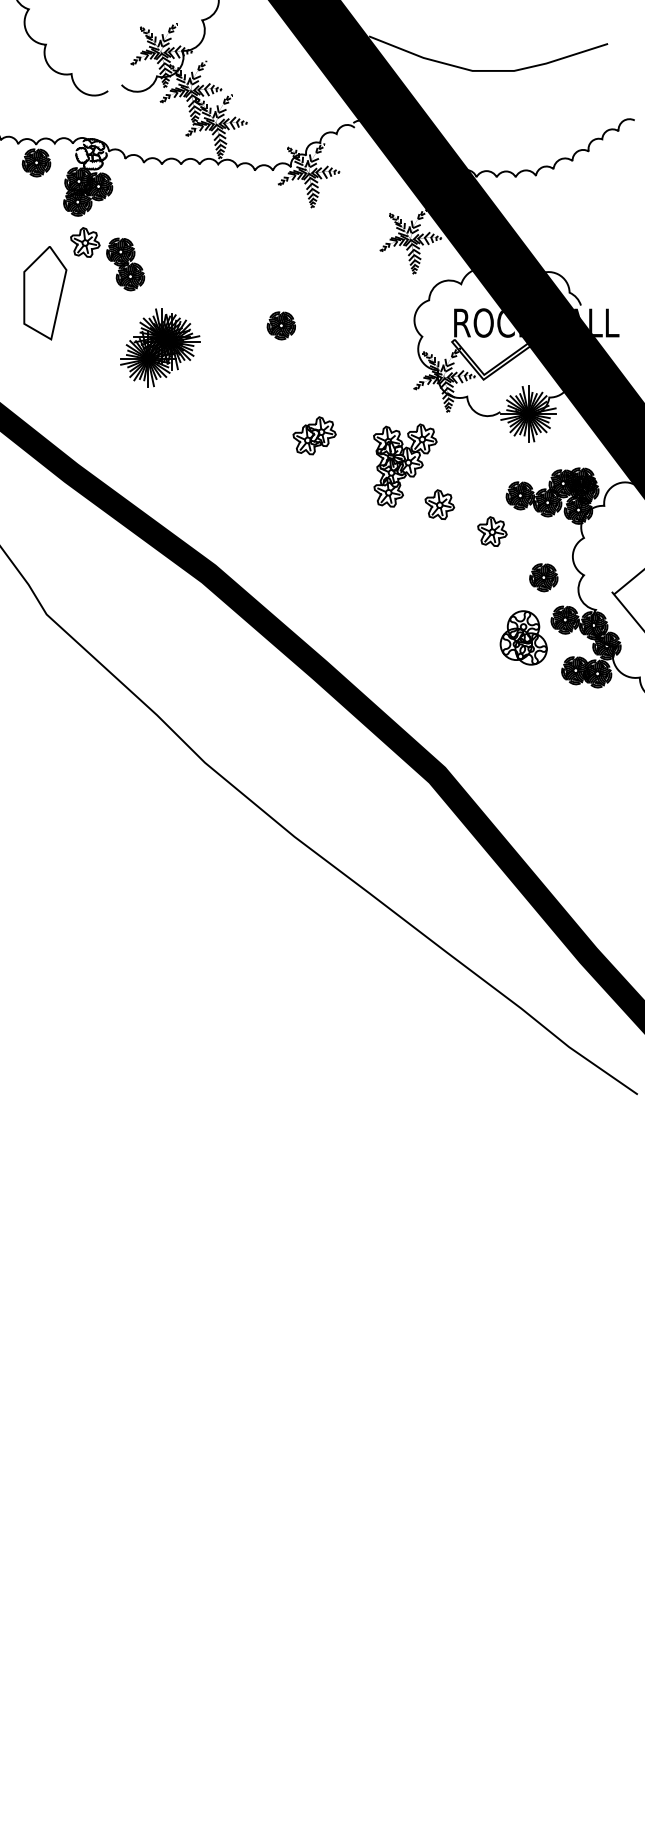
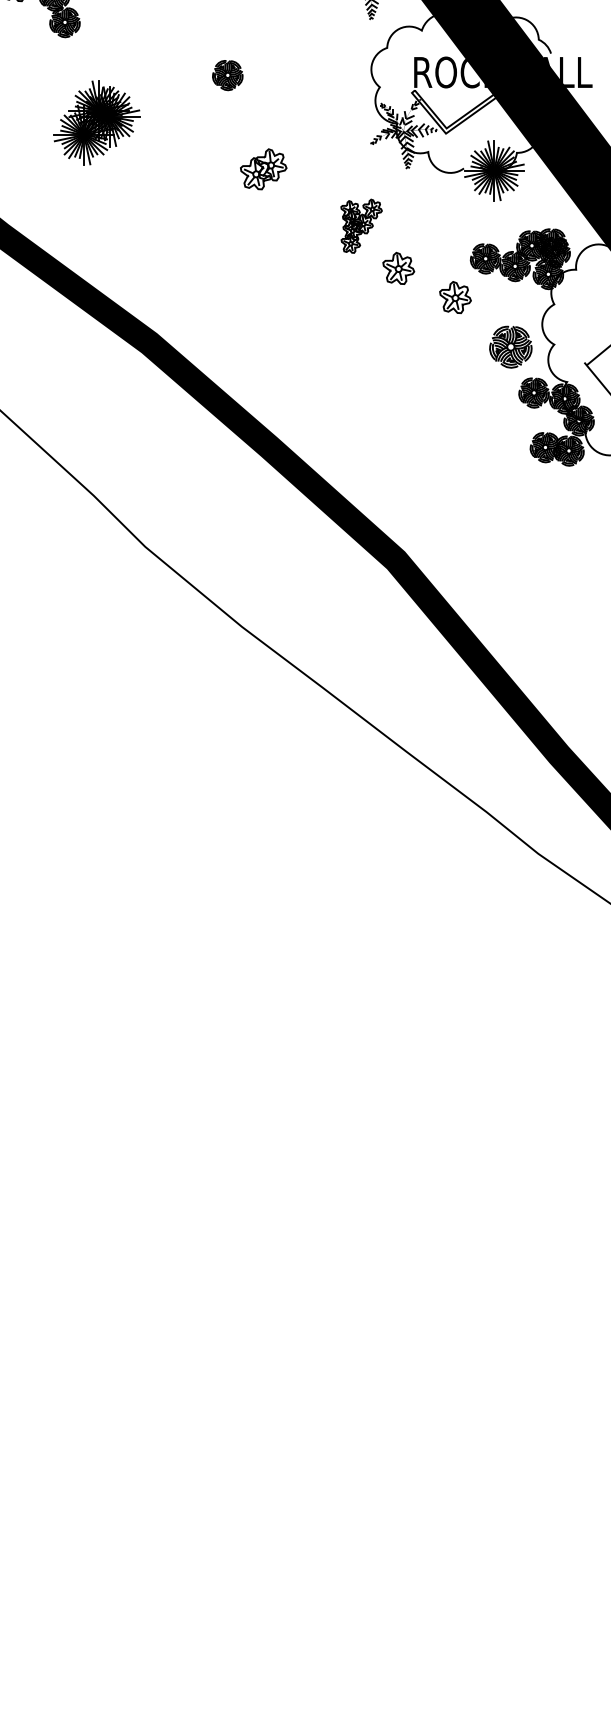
part: (160, 347) -> (97, 122), moved
part: (314, 435) -> (263, 169), moved
part: (405, 465) -> (361, 226), size x0.6
part: (543, 577) -> (510, 347), size x1.4
part: (523, 637) -> (489, 411), removed

